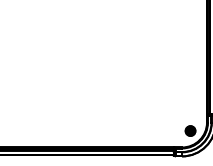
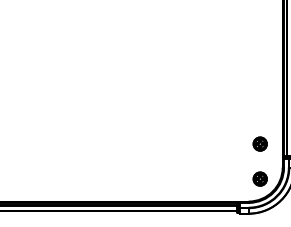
part: (190, 104) -> (259, 143), added

